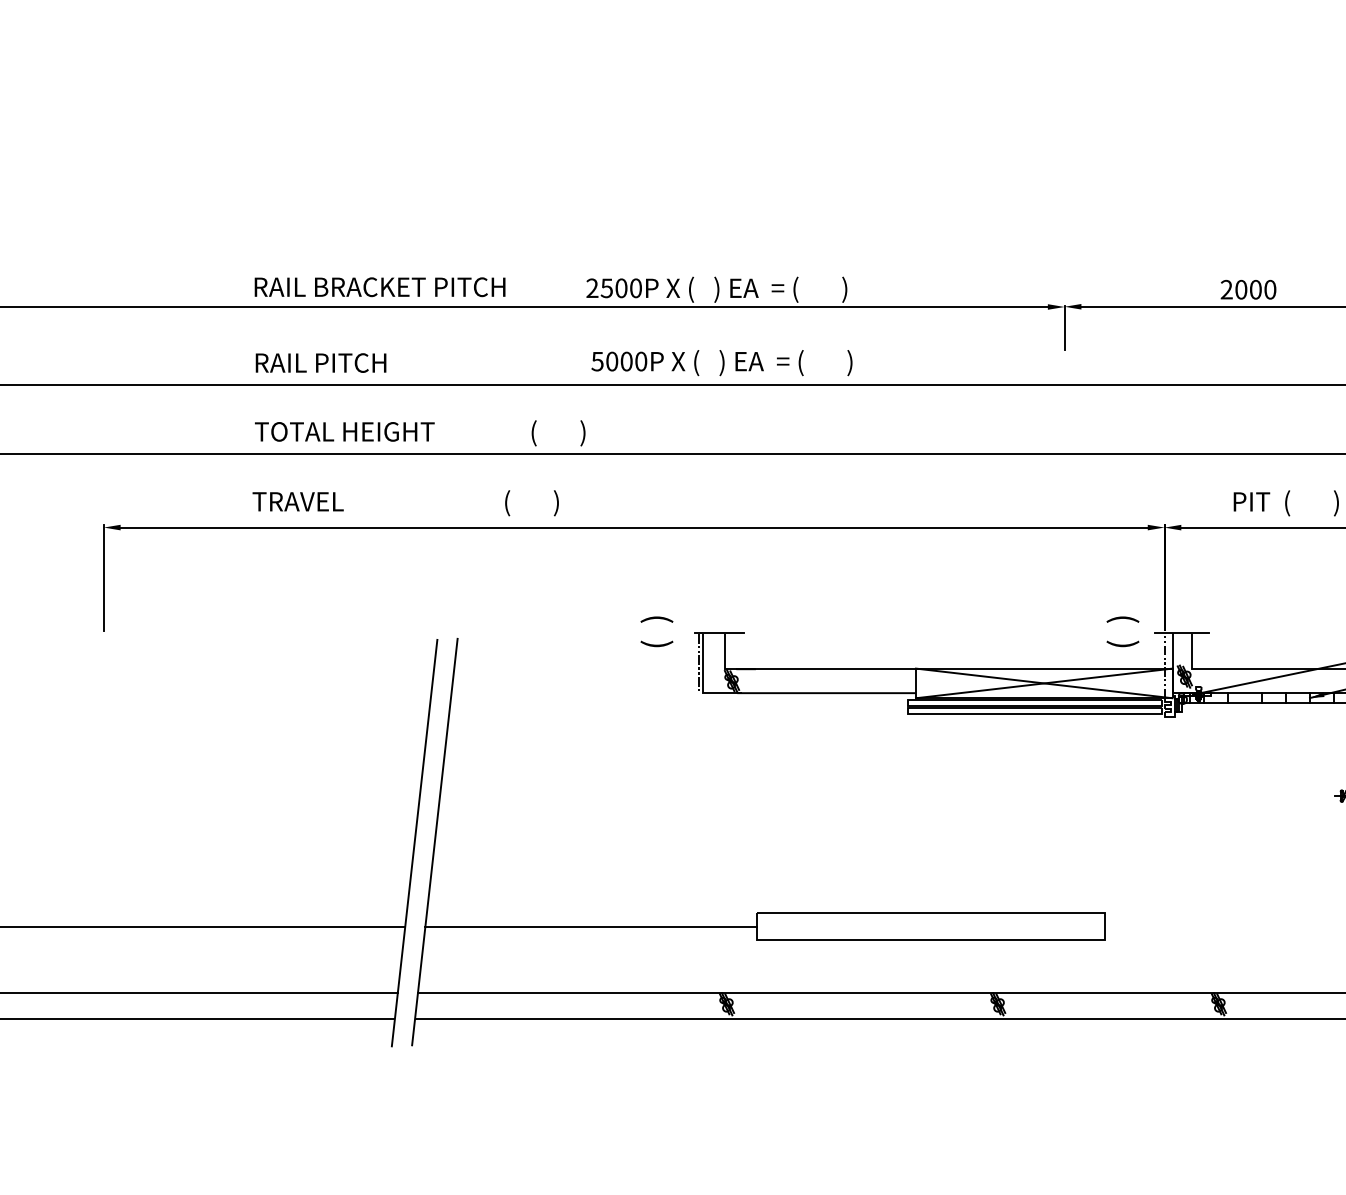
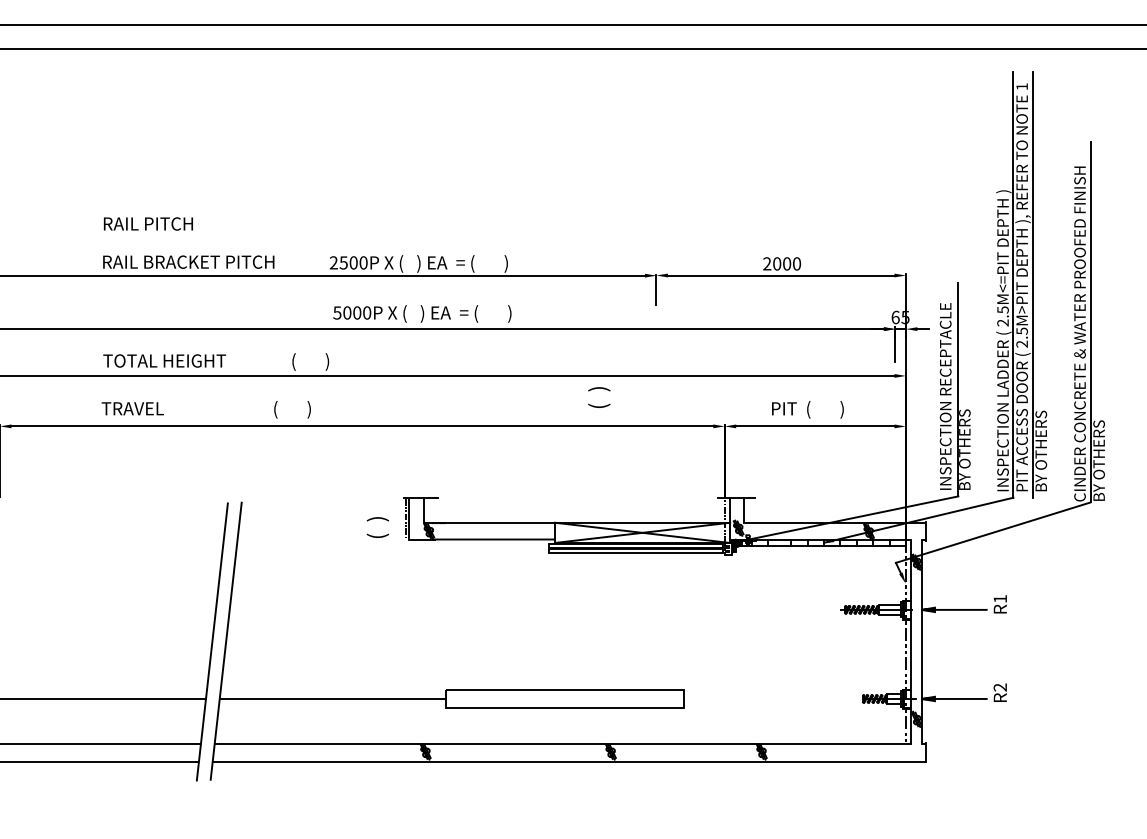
text: (321, 362) -> (148, 223), moved
text: (656, 631) -> (377, 527), moved
text: (1123, 631) -> (599, 397), moved

